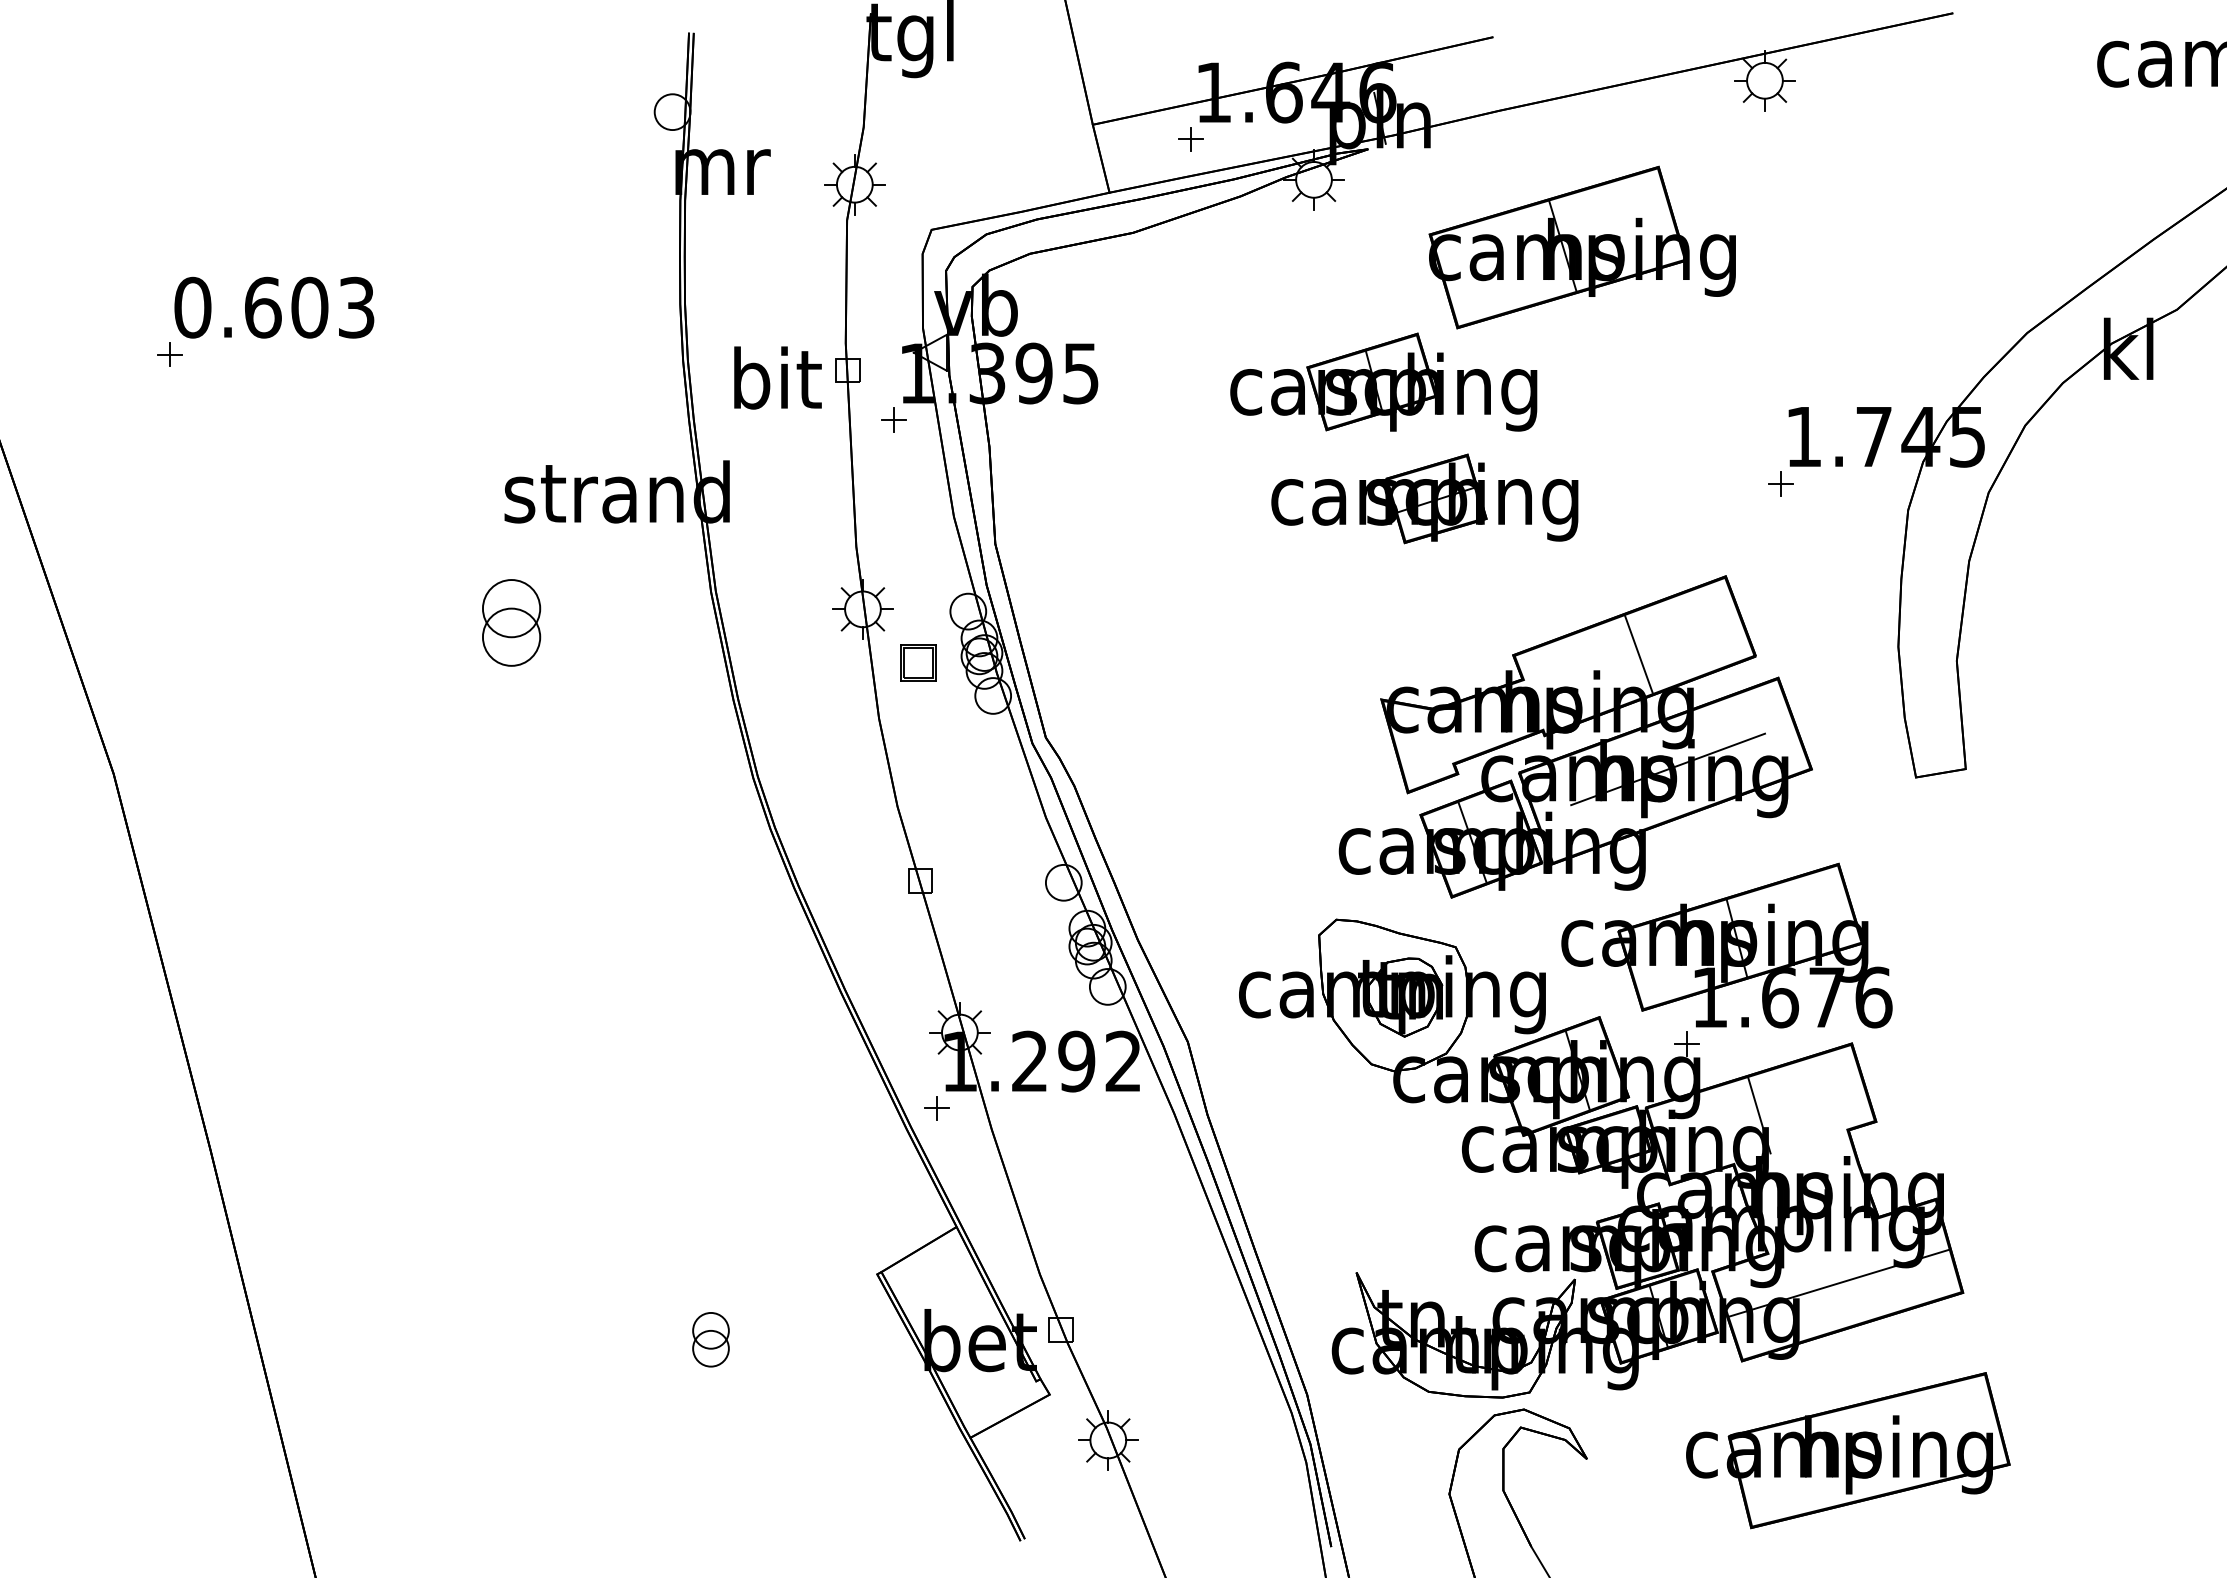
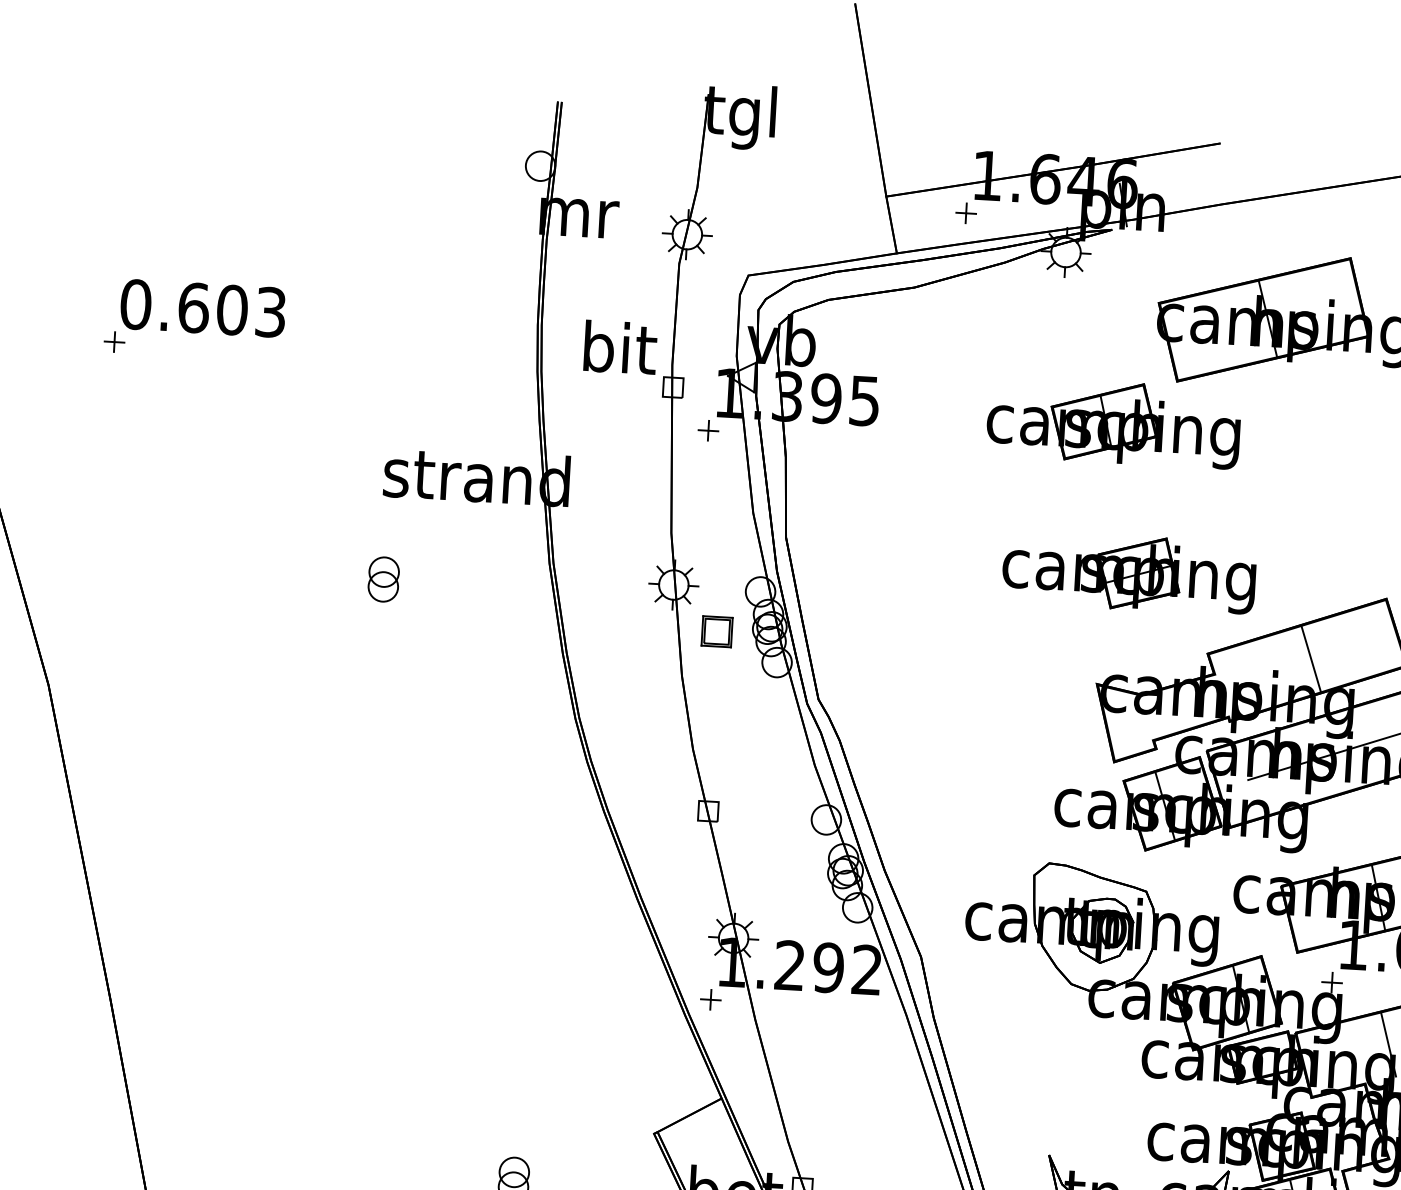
text: (777, 377) -> (620, 347), moved
part: (1424, 498) -> (1128, 572), moved
part: (511, 622) -> (383, 579), size x0.62

